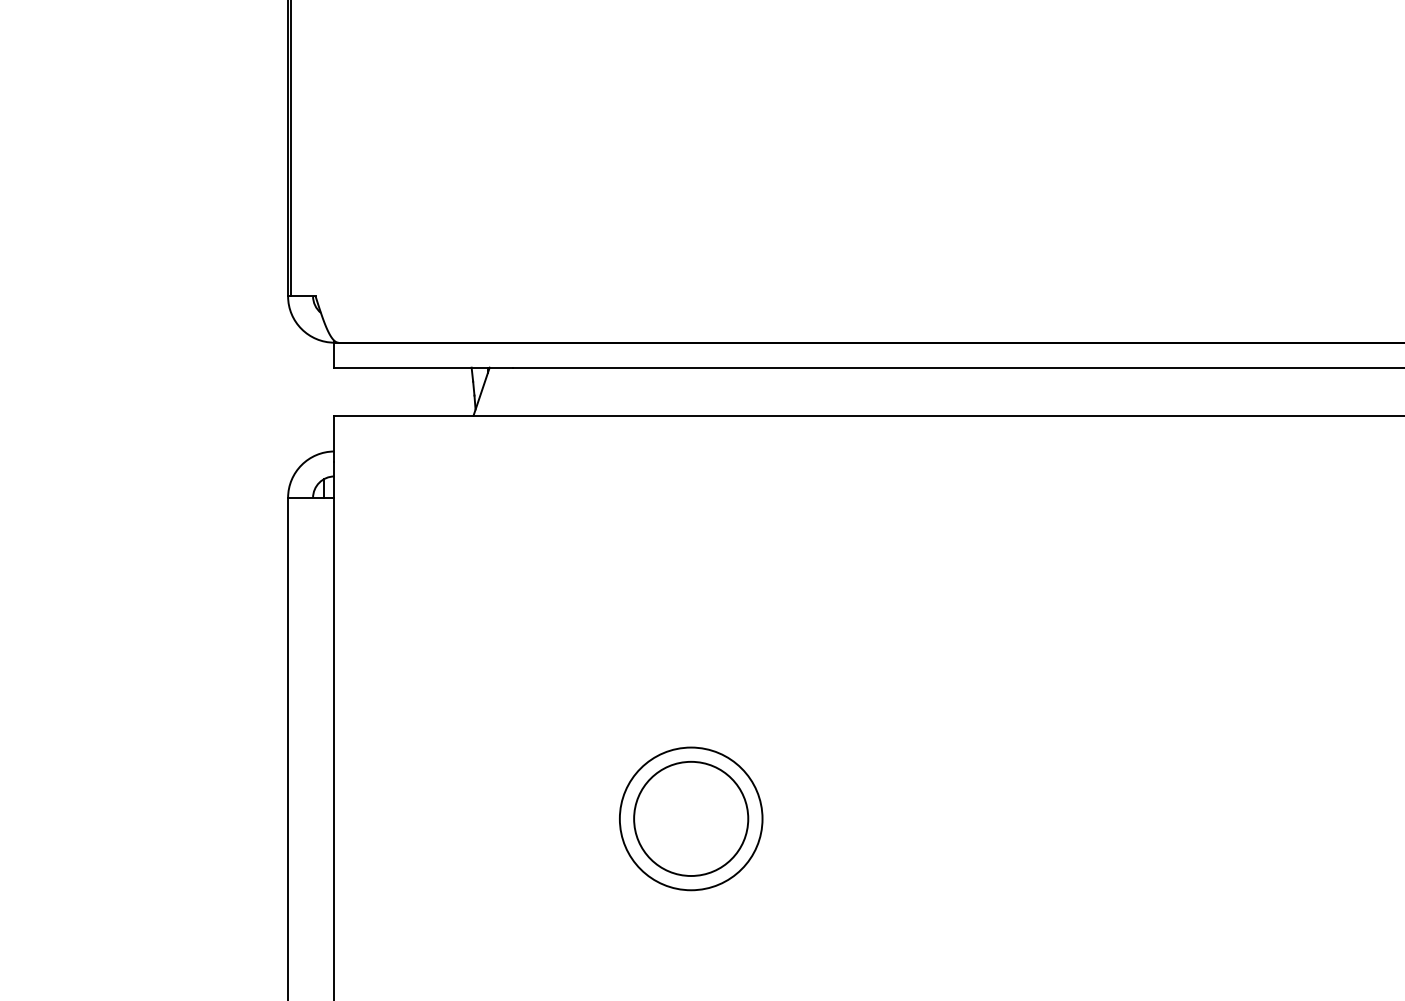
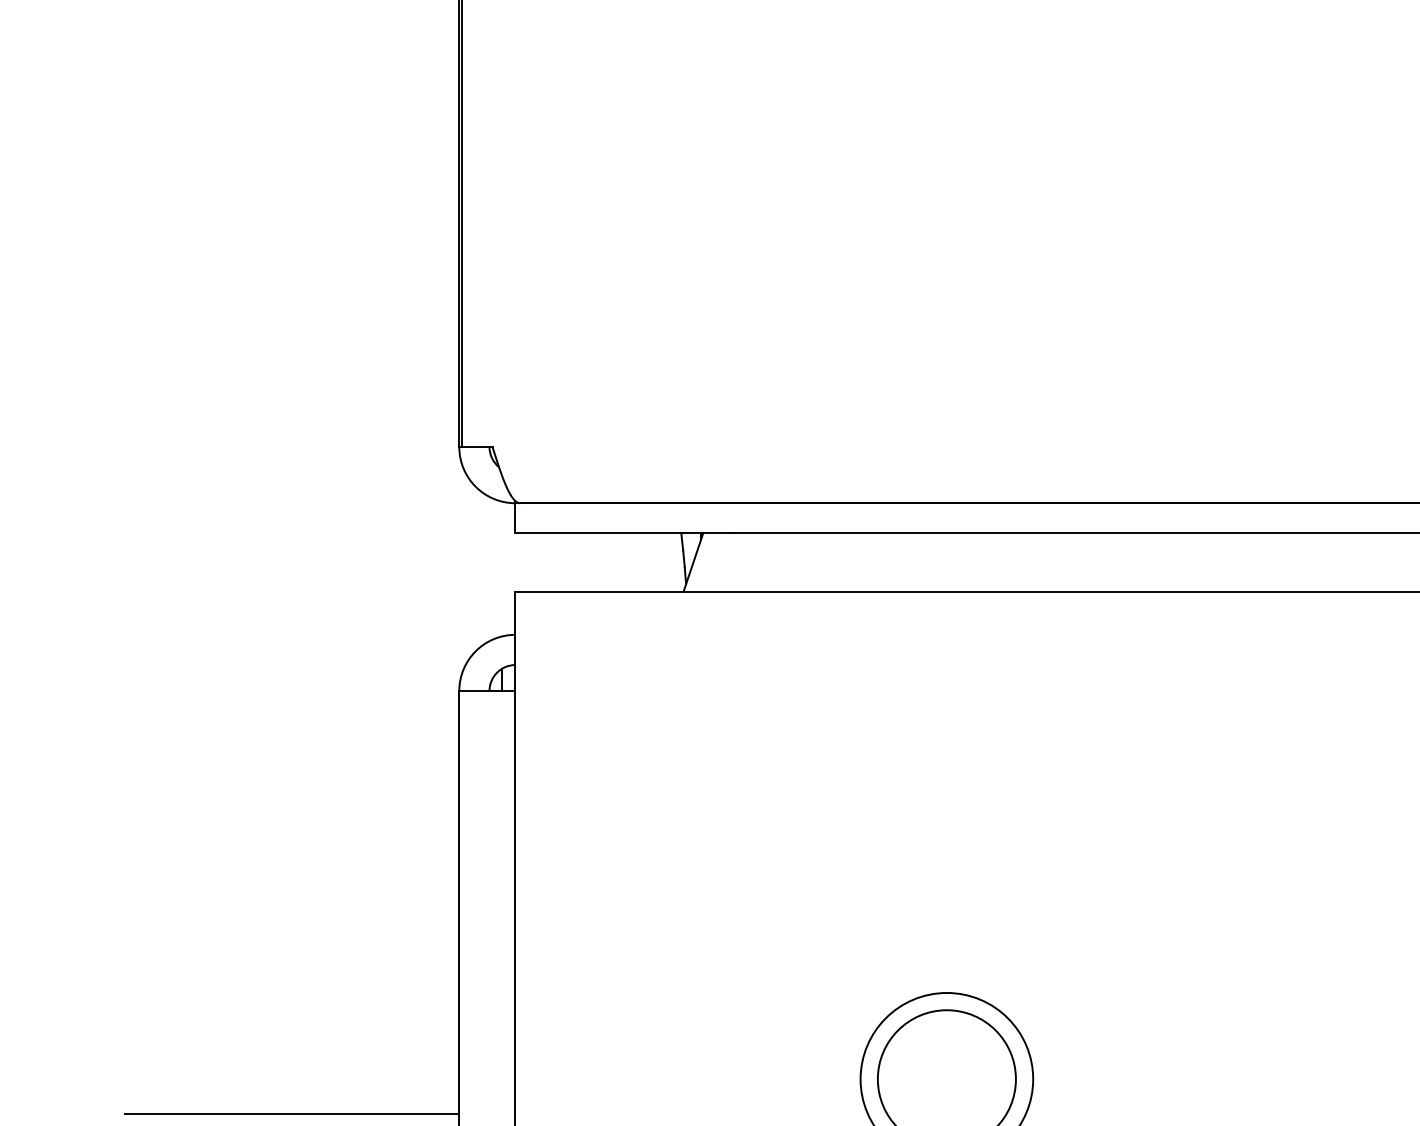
line: (149, 847) -> (291, 1113), added

